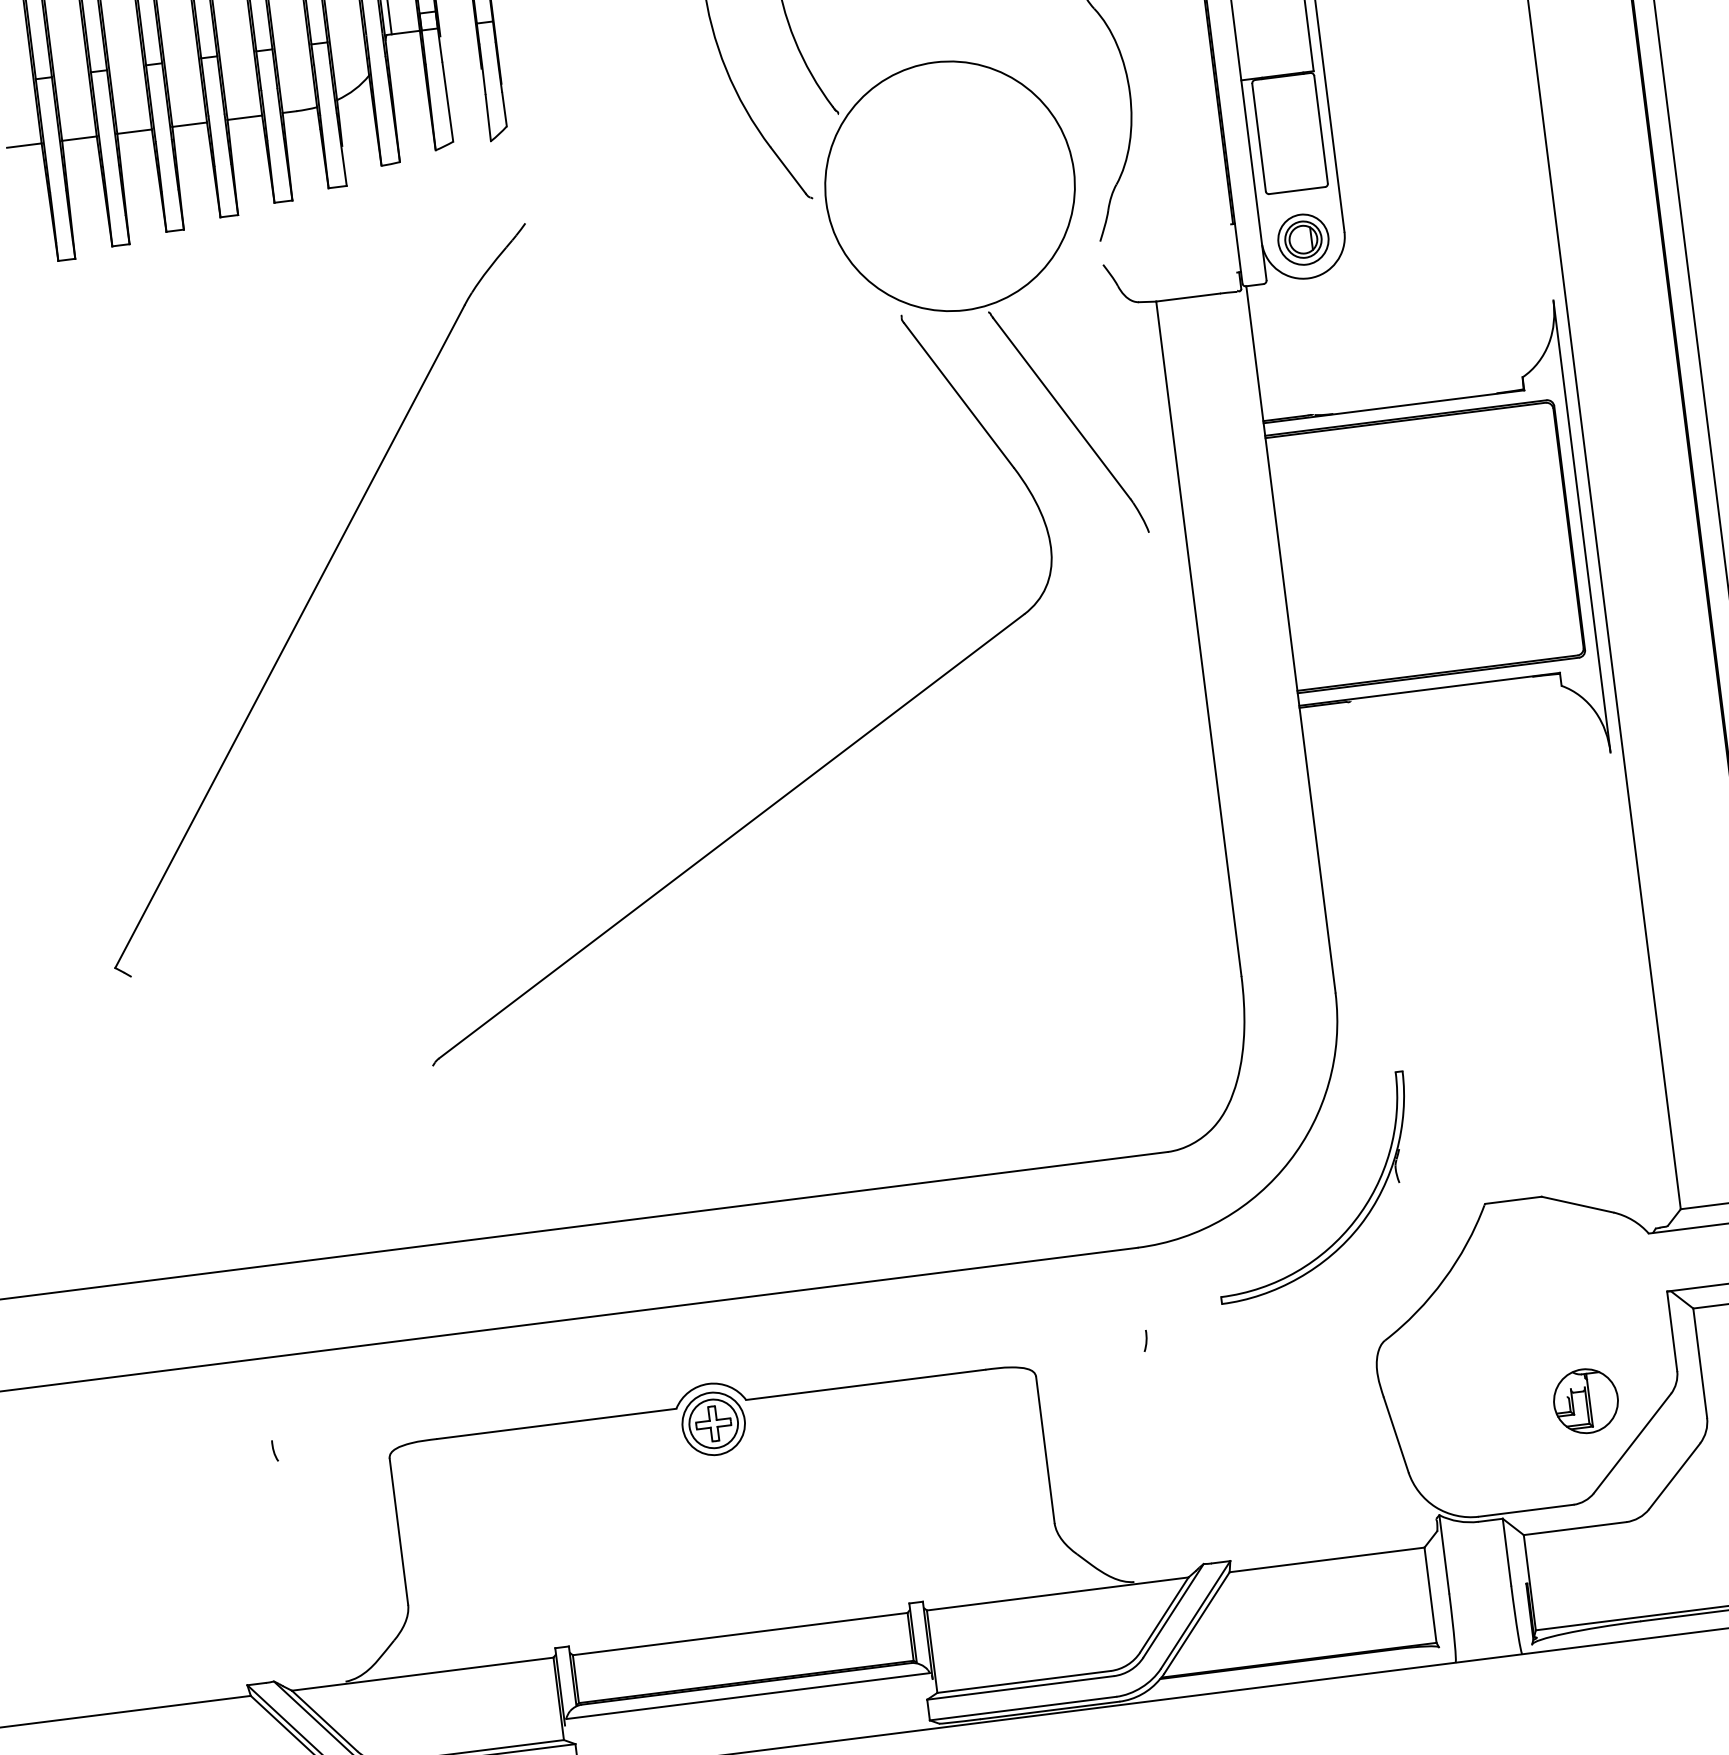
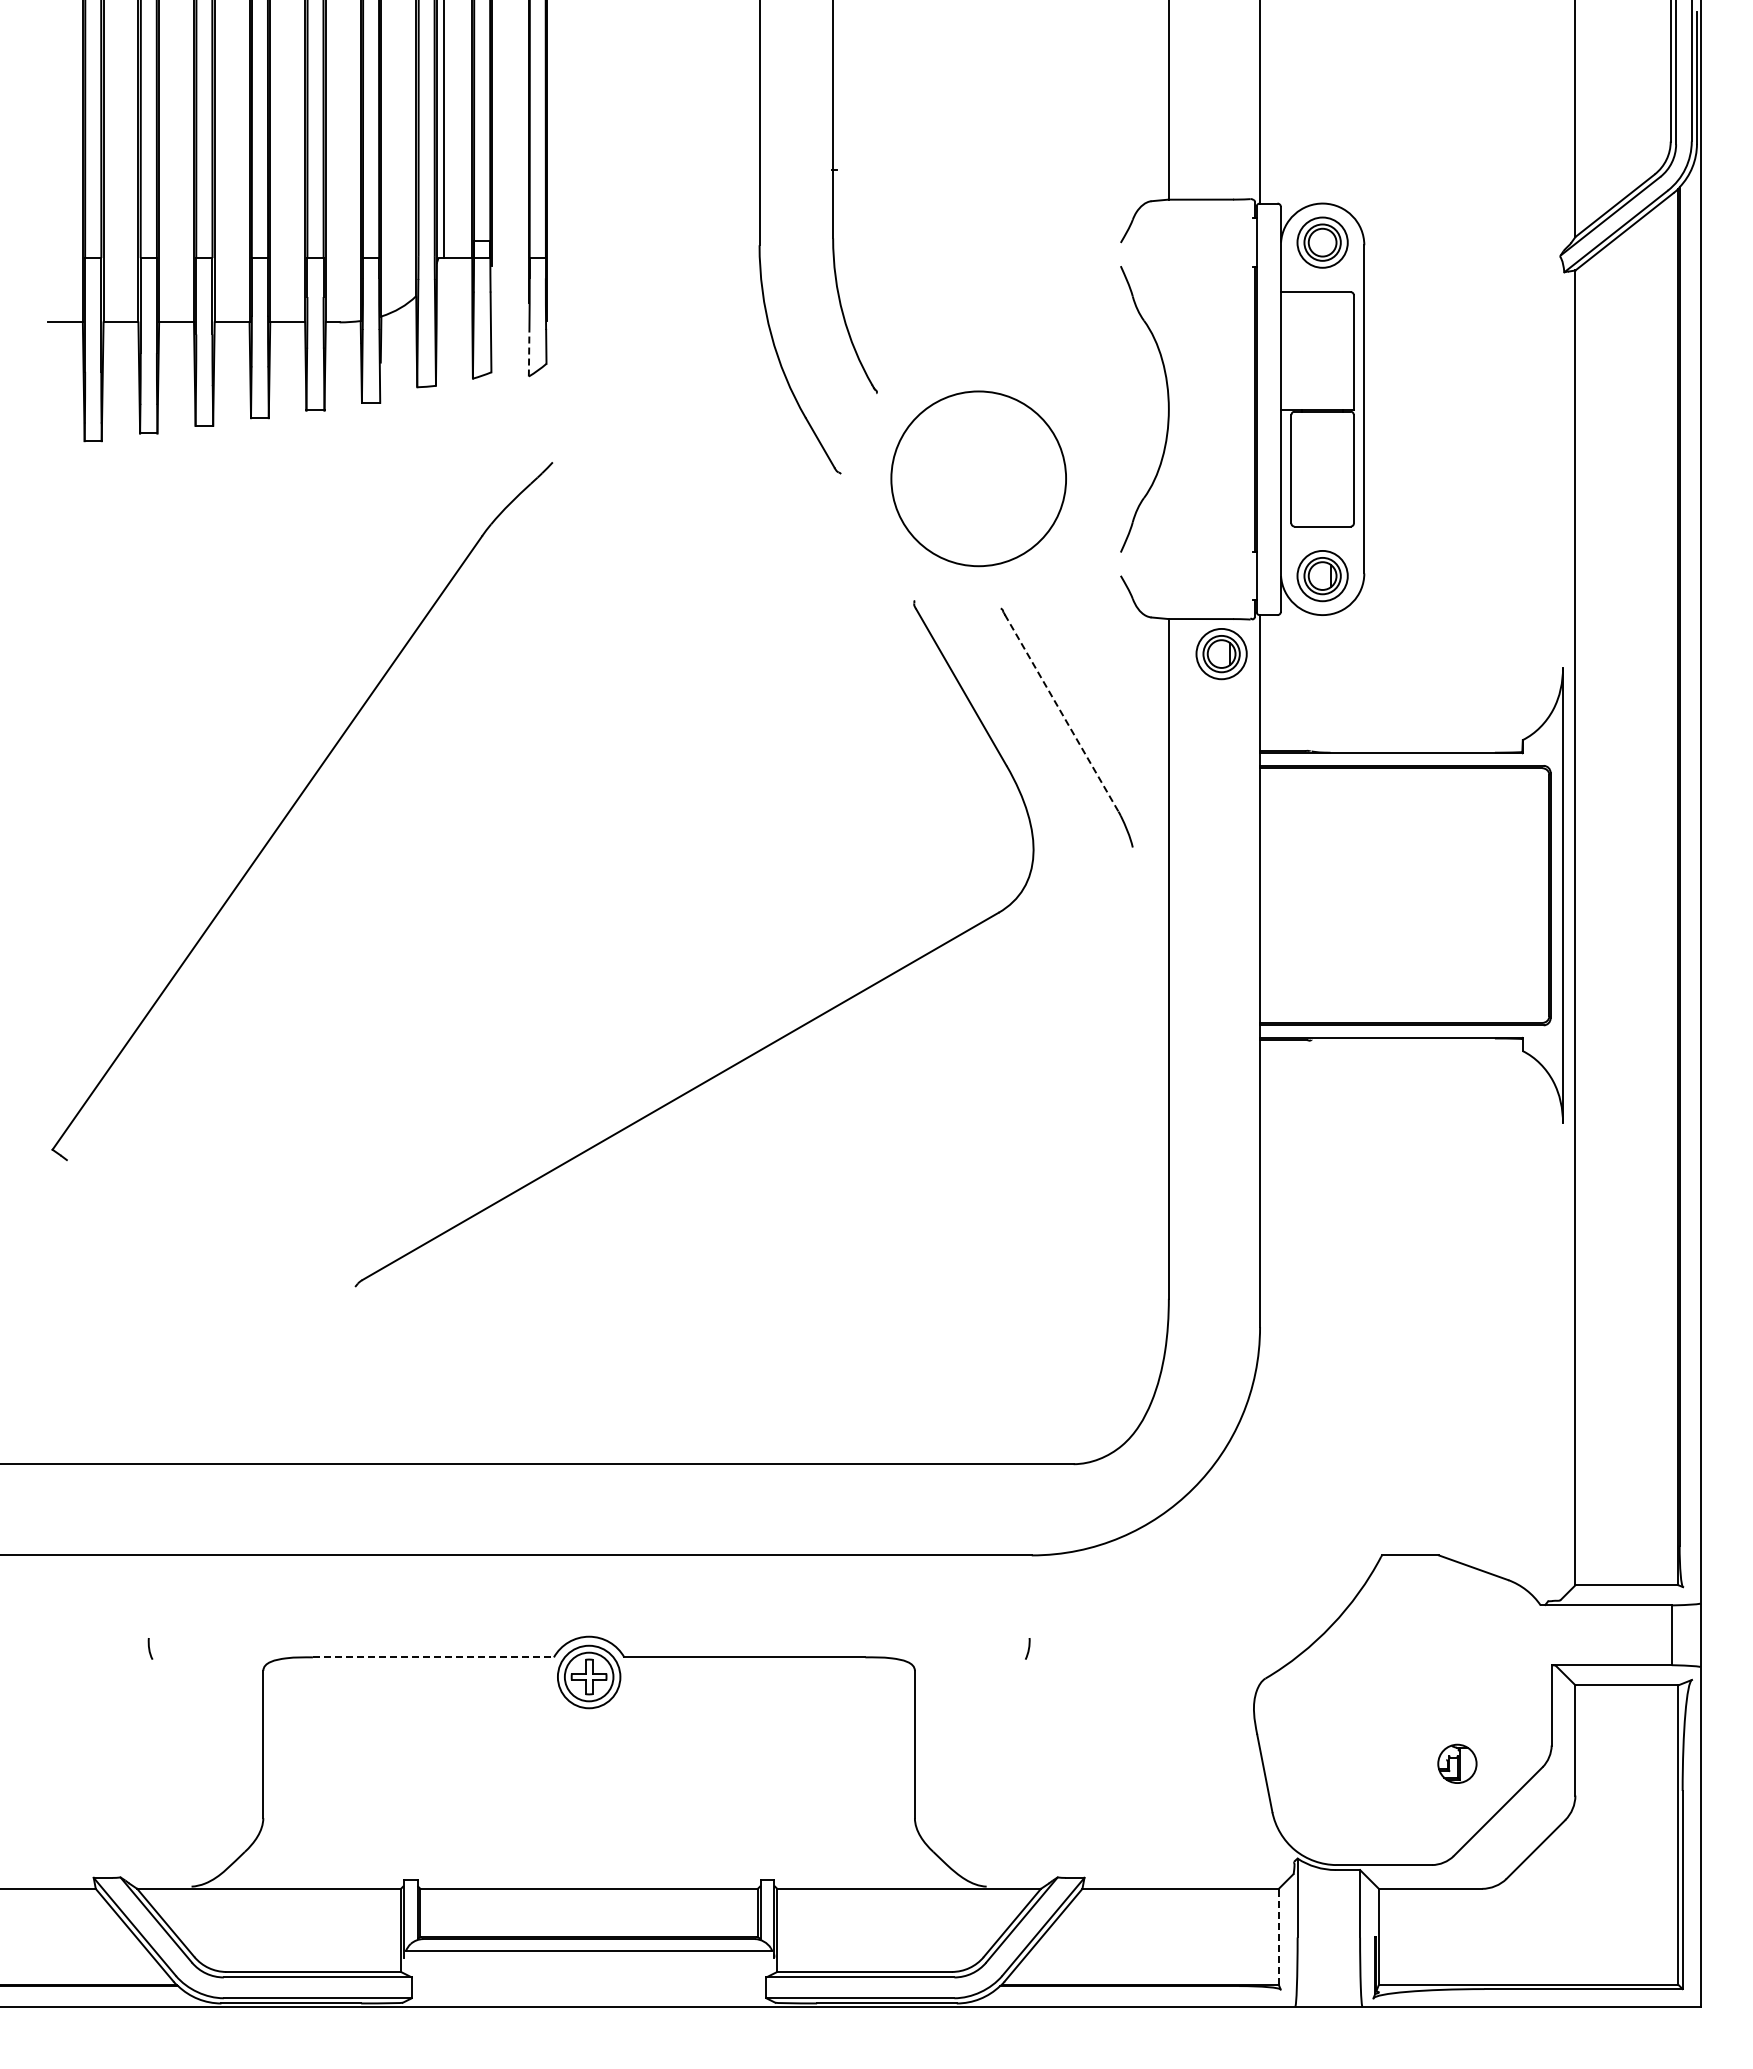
line: (488, 117) -> (529, 352), solid -> dashed
circle: (949, 186) -> (978, 478), size x0.7
part: (1212, 330) -> (1221, 654), added
line: (1061, 408) -> (1061, 713), solid -> dashed
part: (1354, 1219) -> (1250, 1554), removed
part: (1586, 1400) -> (1457, 1763), size x0.6
line: (556, 1424) -> (433, 1657), solid -> dashed
line: (1430, 1594) -> (1278, 1936), solid -> dashed

